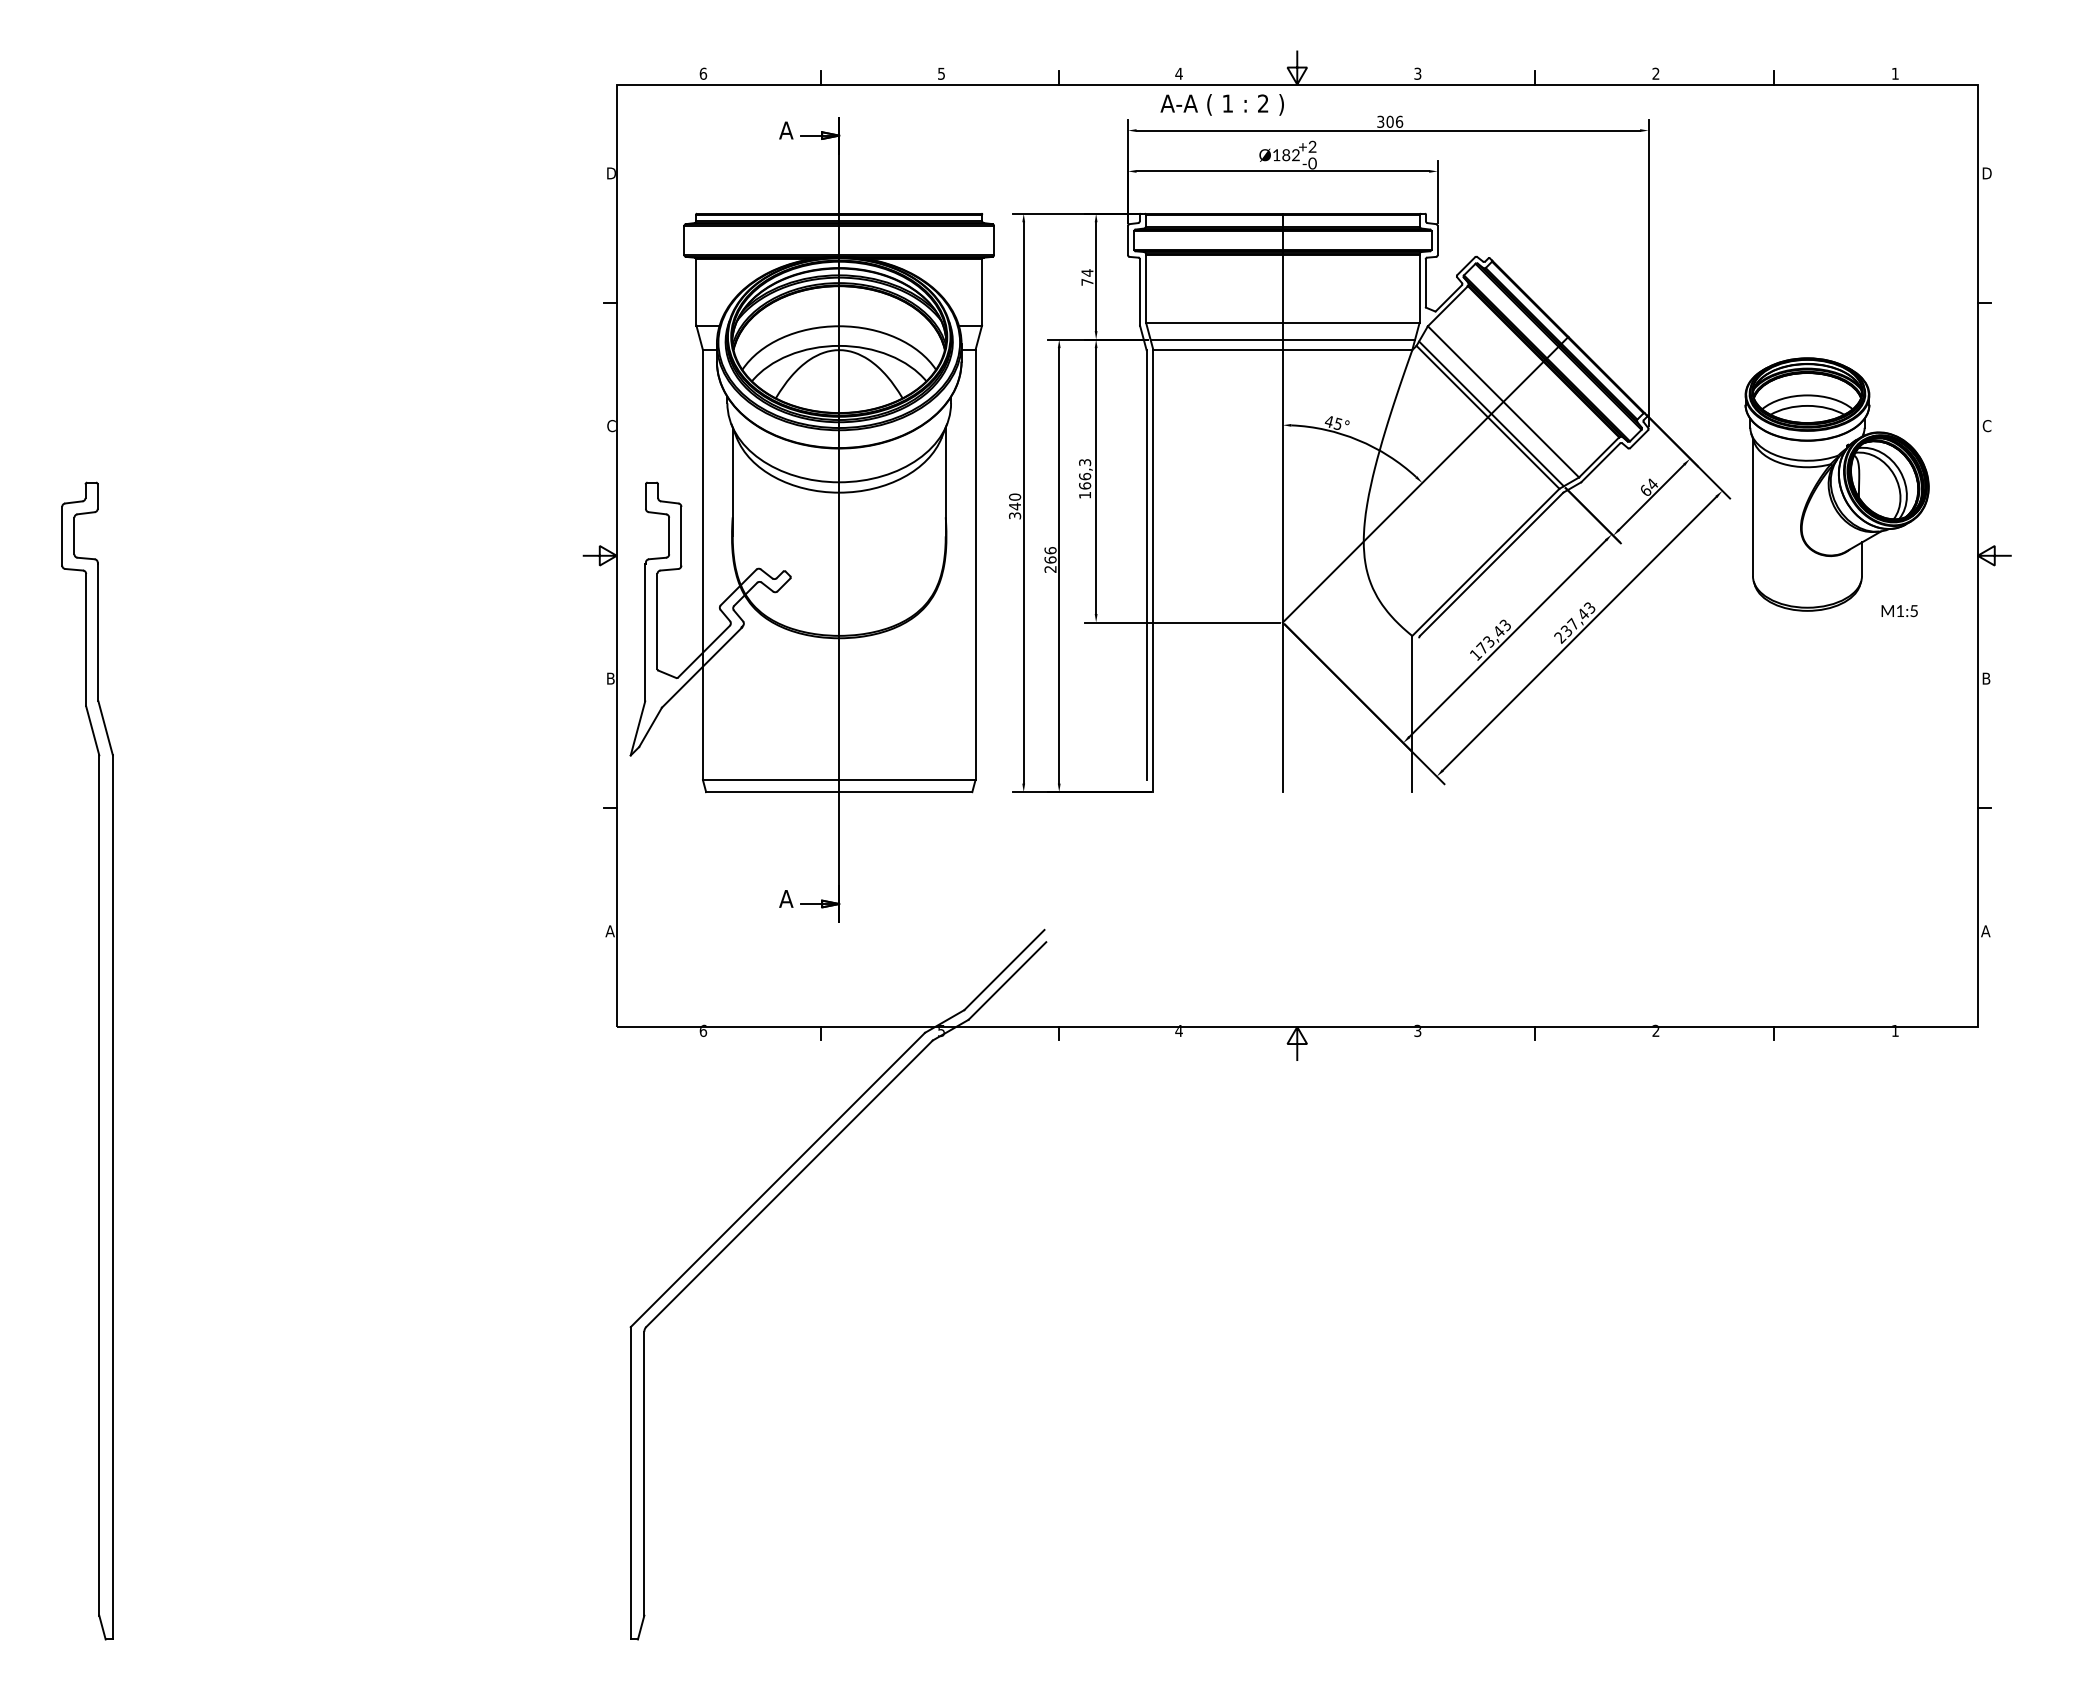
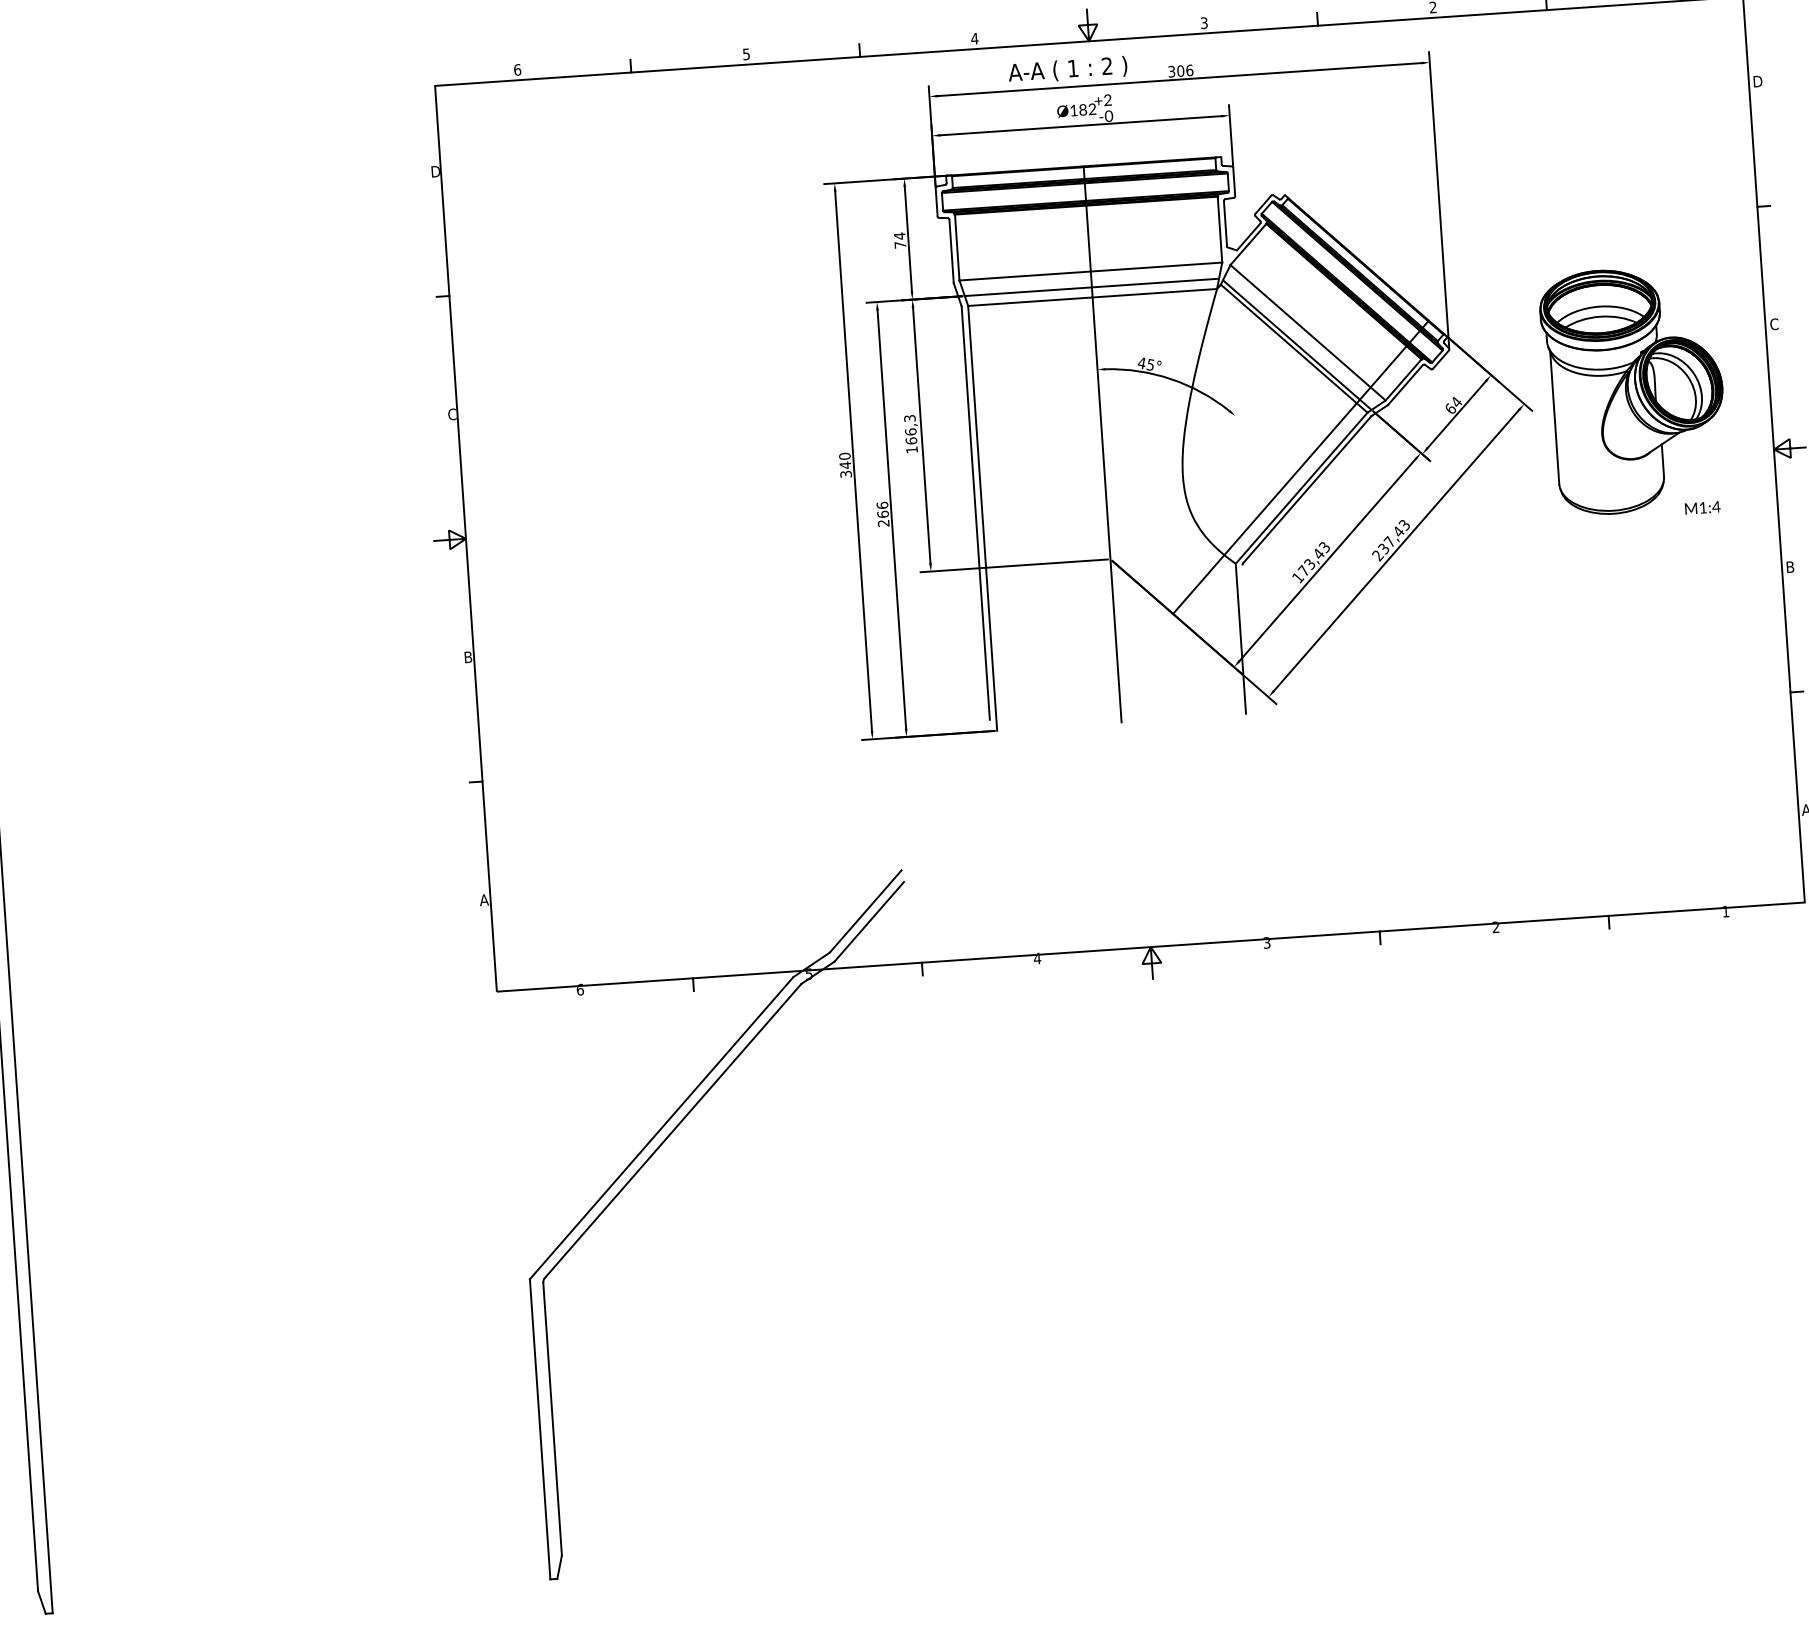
text: (1221, 104) -> (1067, 69), moved
line: (1425, 479) -> (1300, 467), moved
part: (811, 519) -> (650, 491), removed
text: (1913, 611) -> (1715, 507), M1:5 -> M1:4

